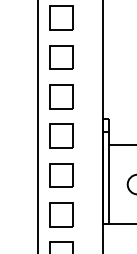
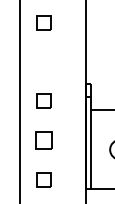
part: (61, 57) -> (43, 22), size x0.6
part: (61, 96) -> (43, 61), removed
part: (61, 135) -> (43, 100), size x0.6
part: (61, 175) -> (43, 140), size x0.7
part: (61, 214) -> (43, 179), size x0.6

